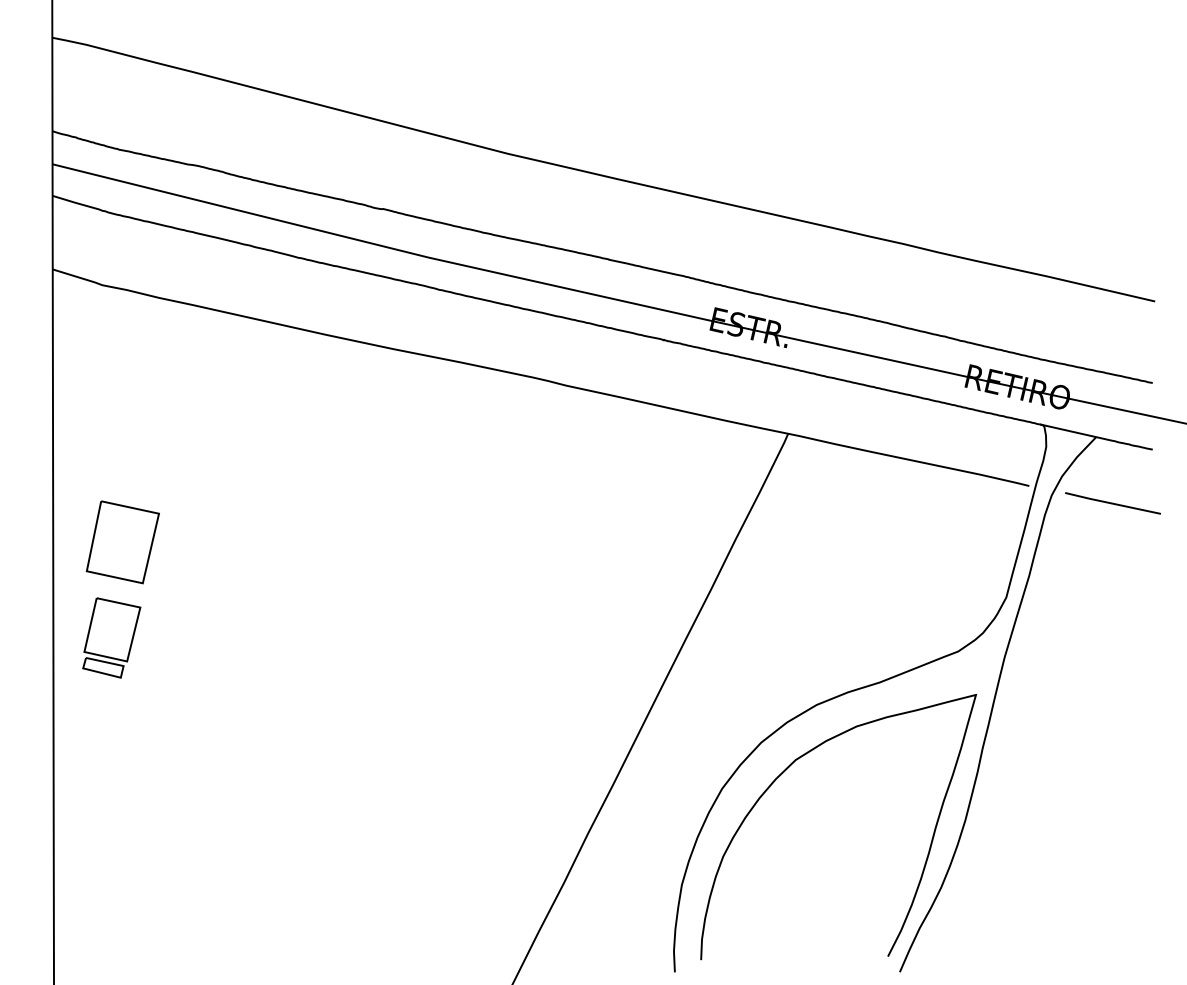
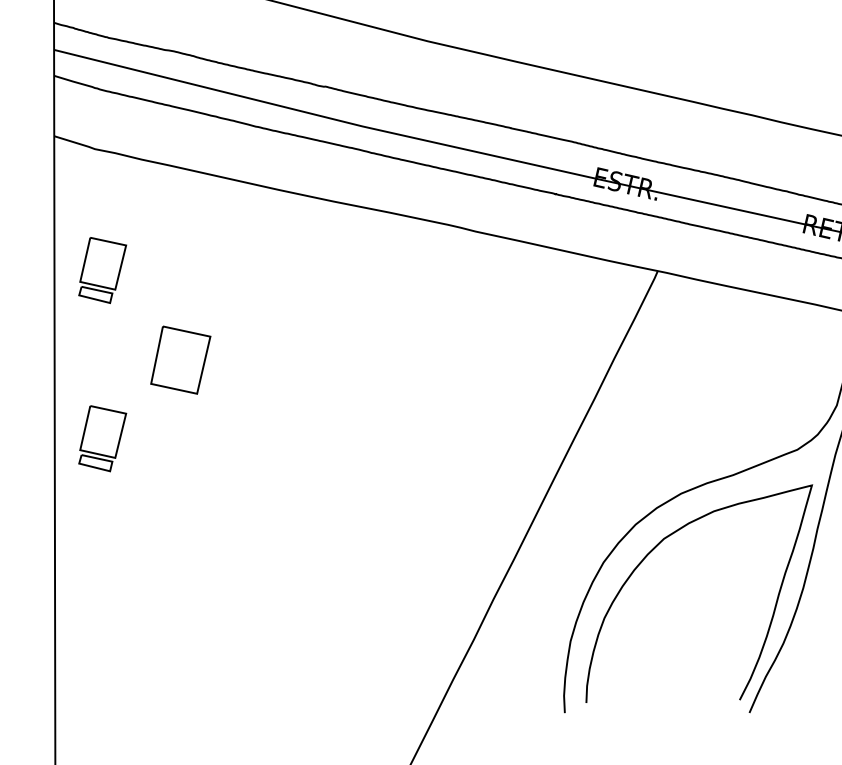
part: (111, 432) -> (102, 270), added
part: (122, 542) -> (180, 360), moved

